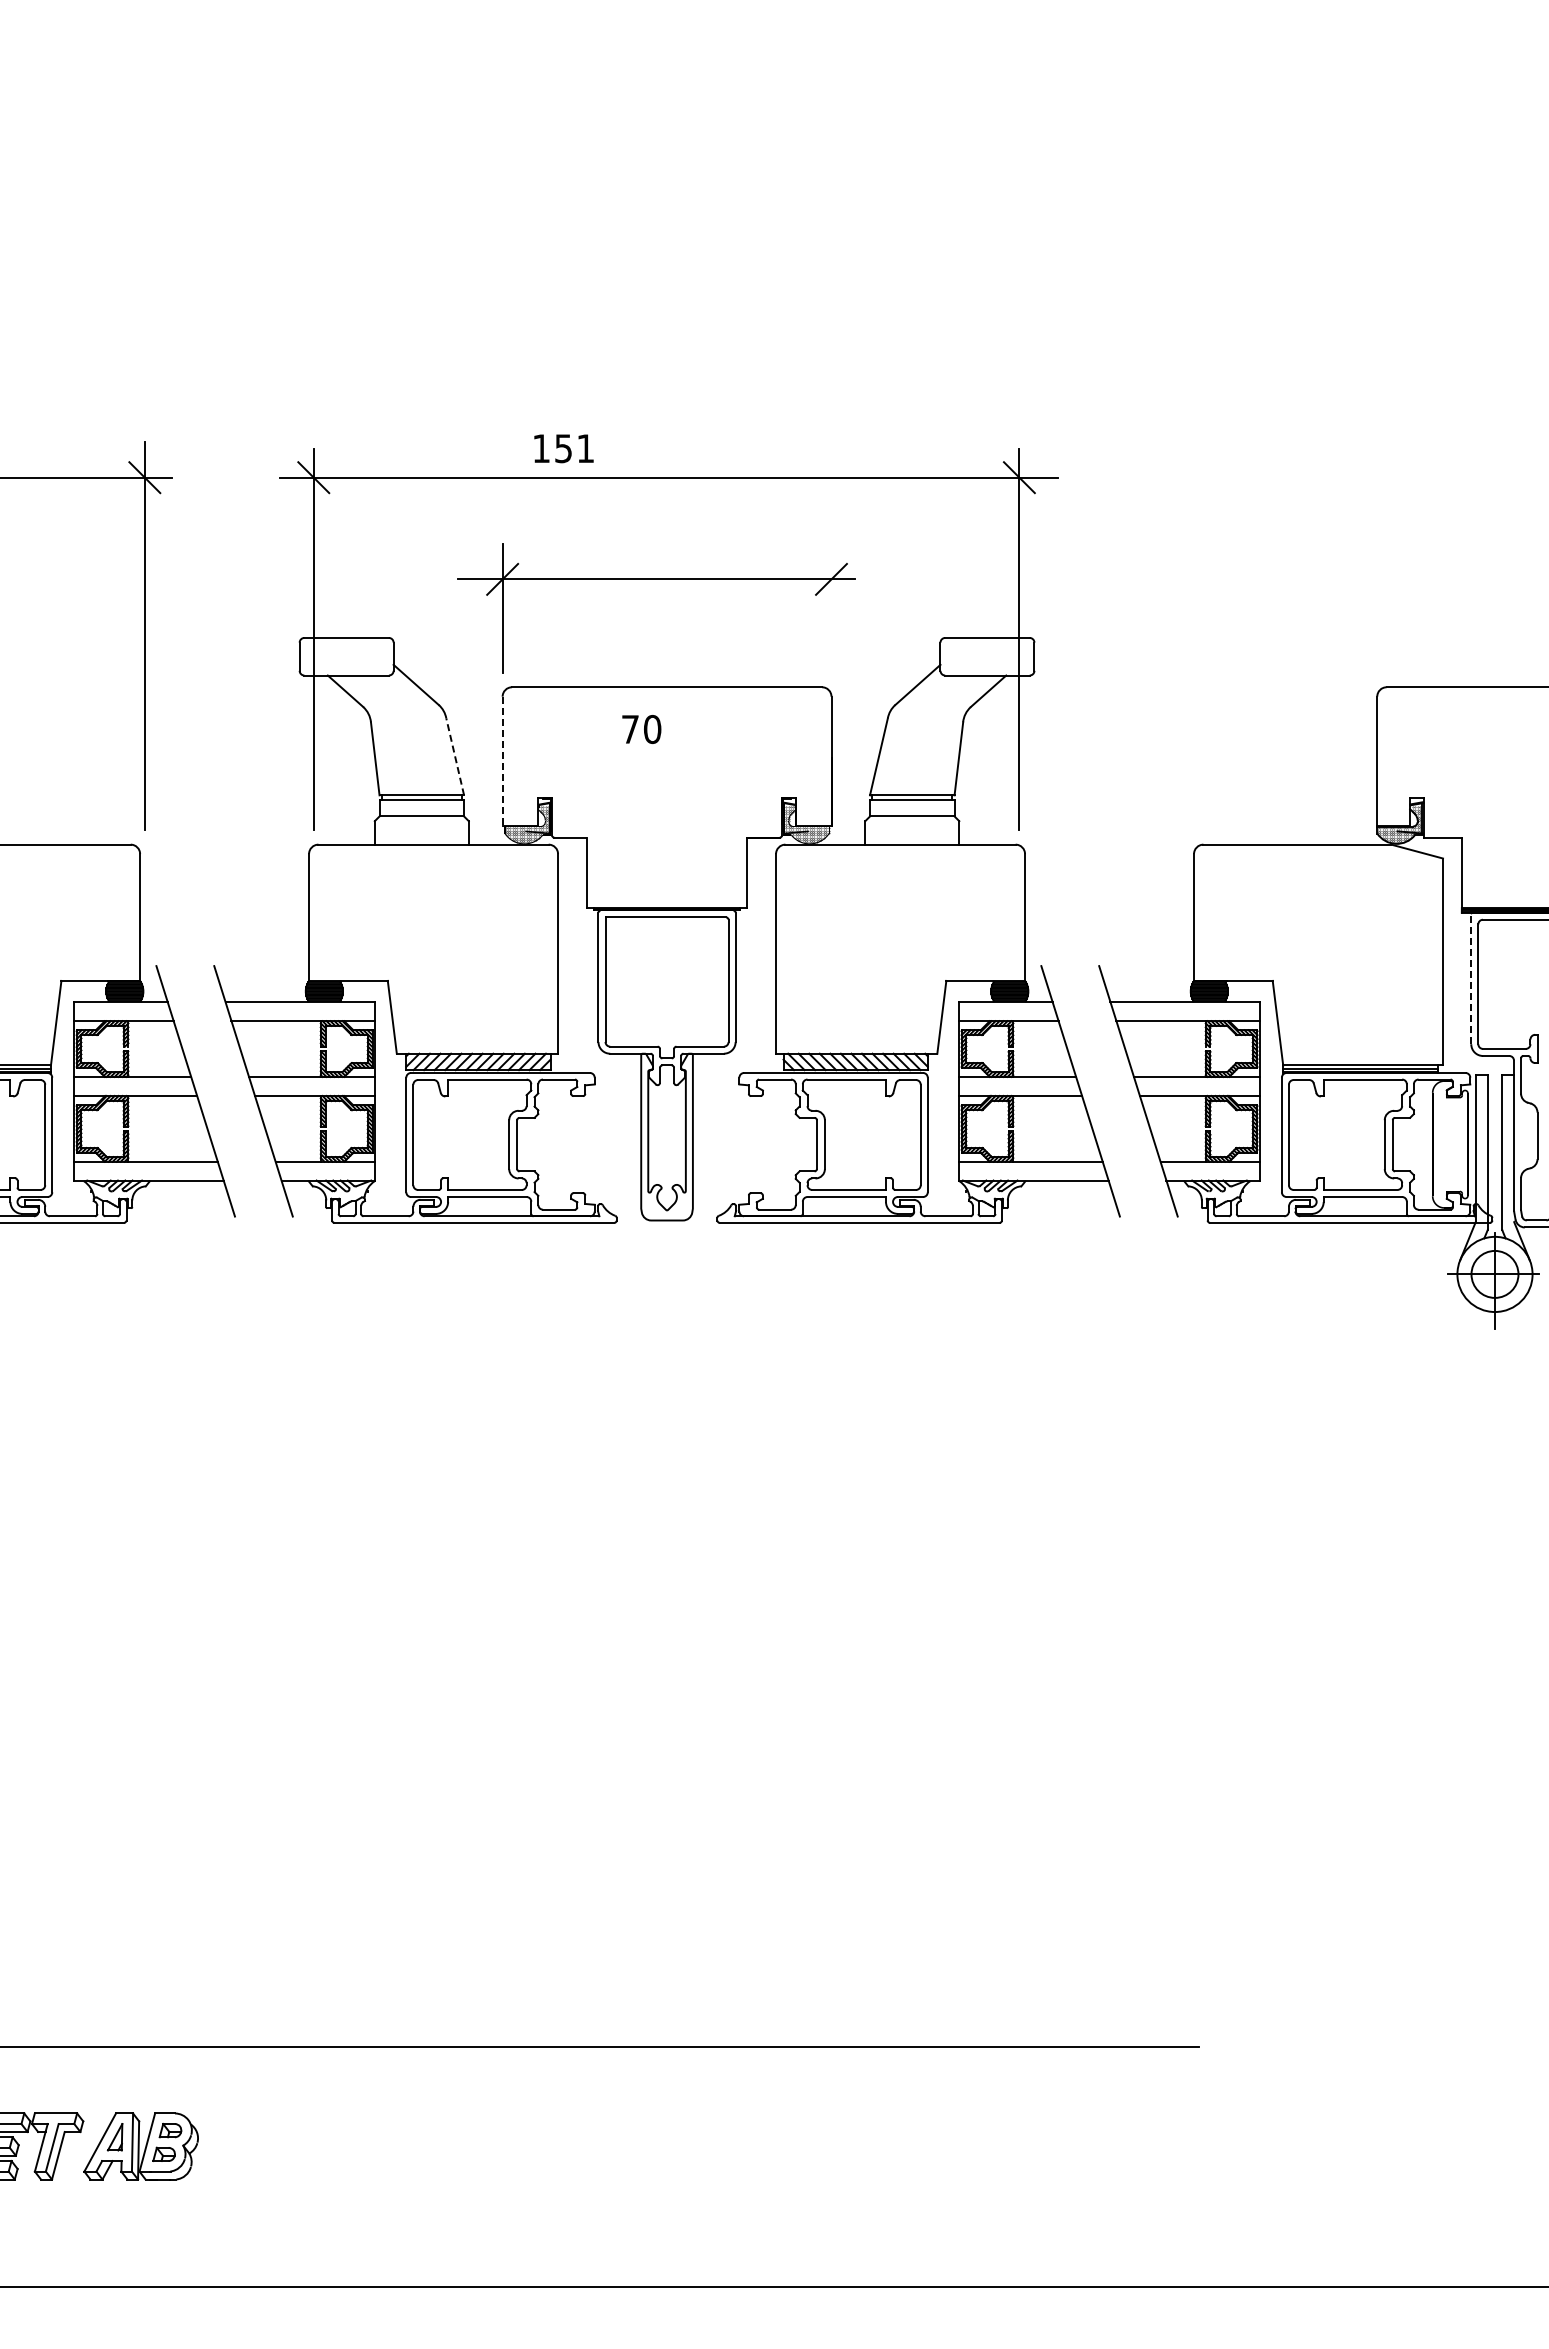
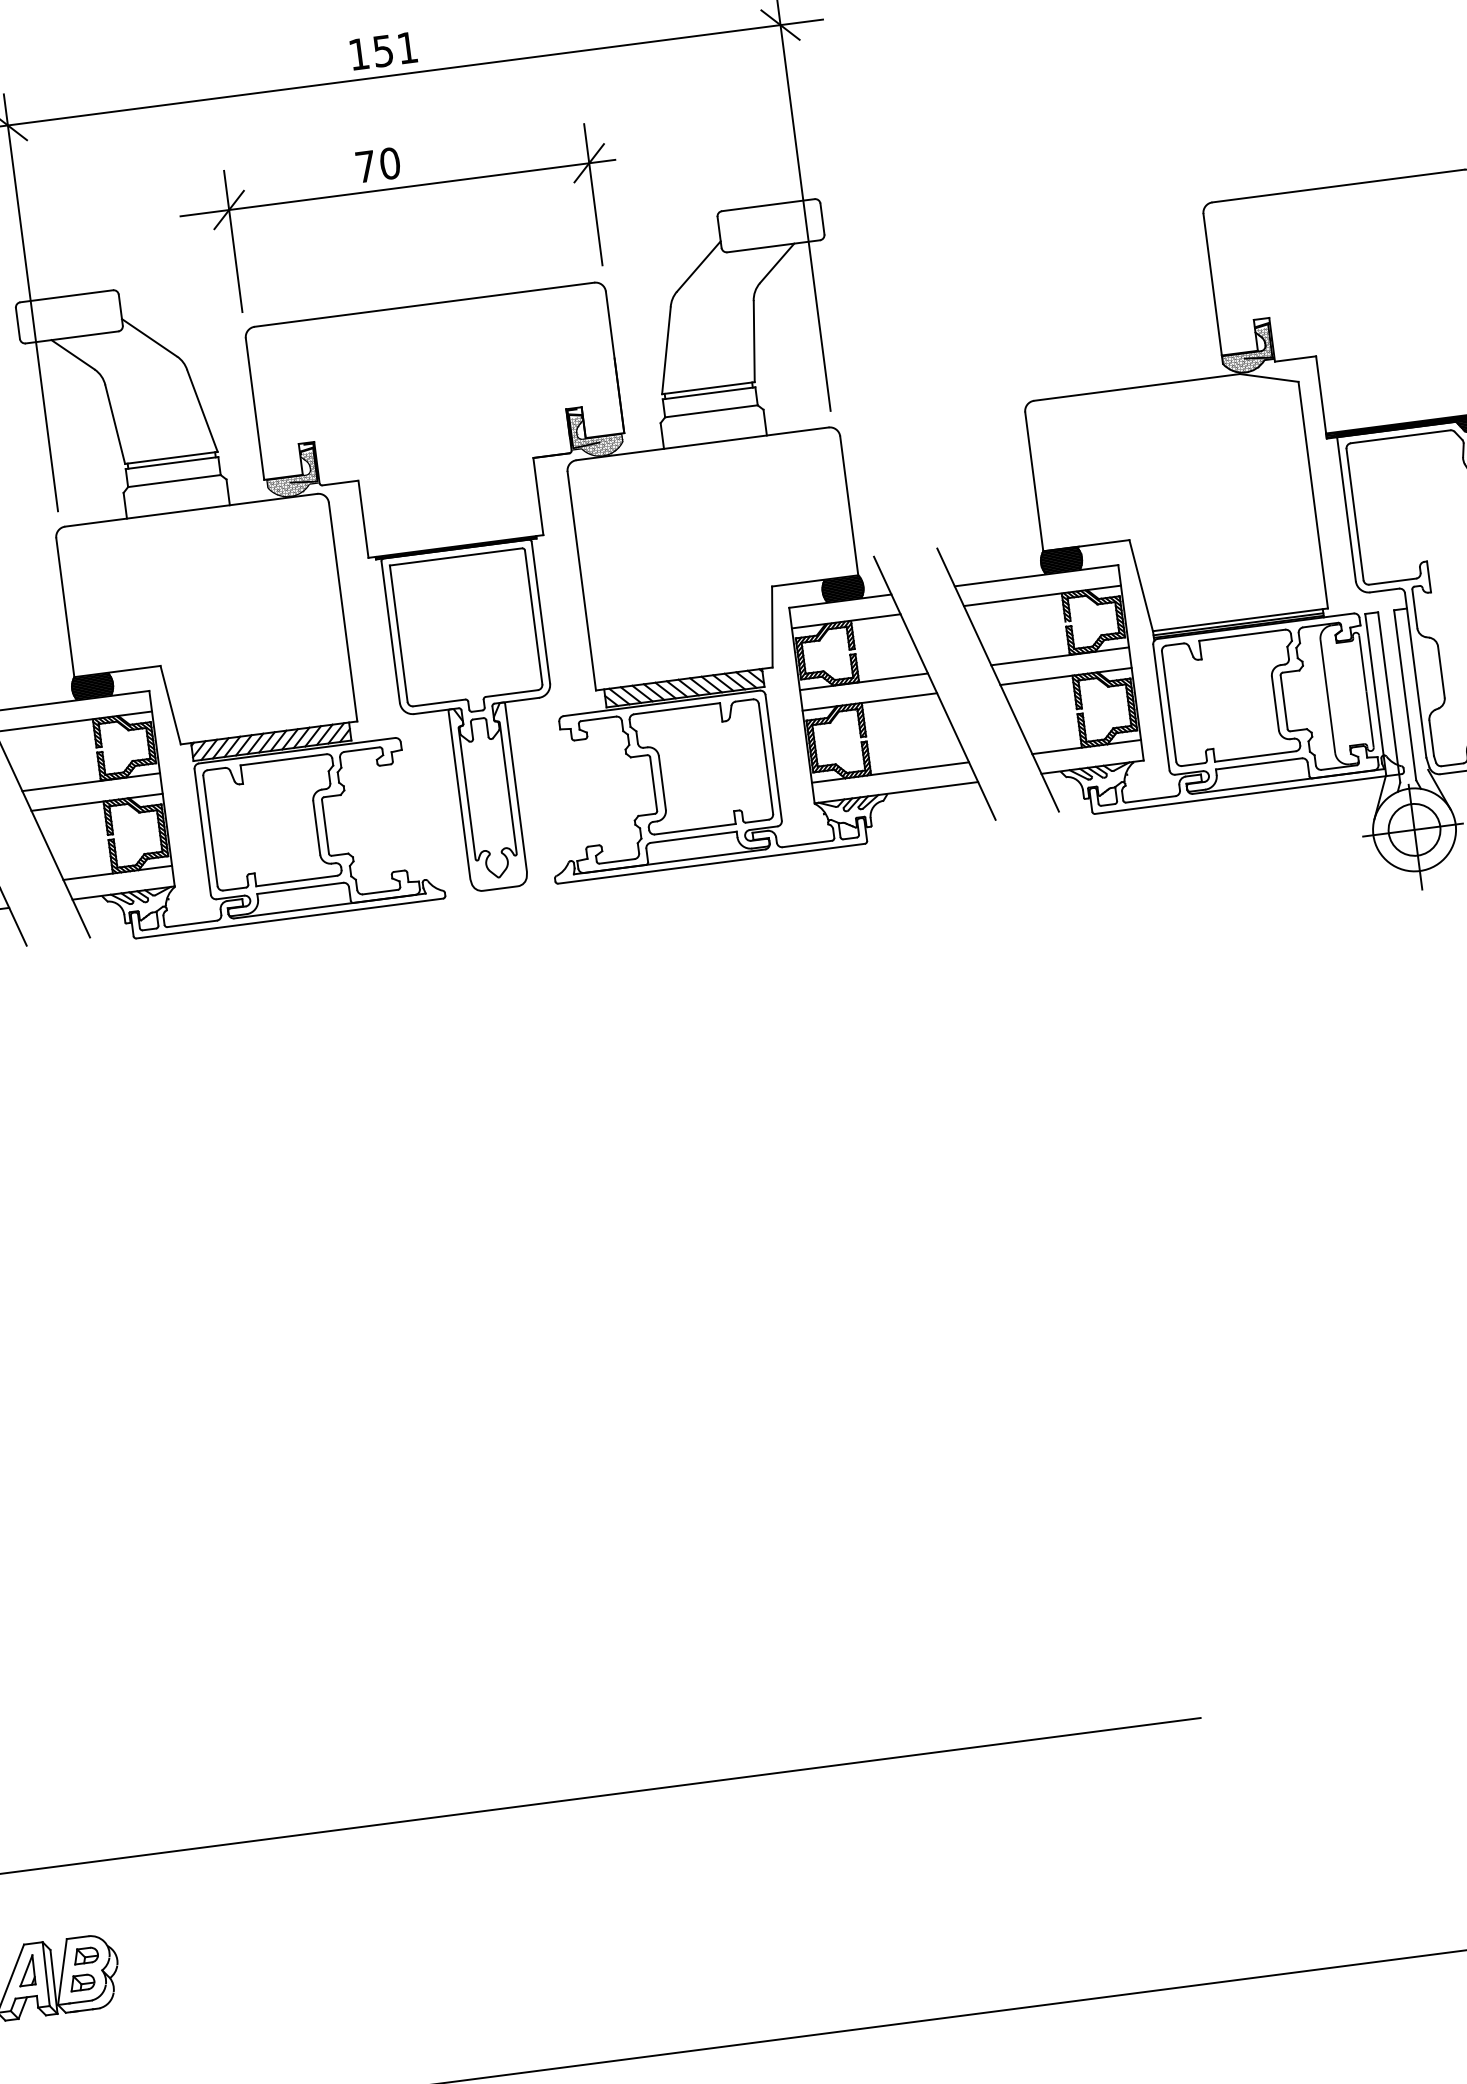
text: (563, 448) -> (383, 50), moved
line: (831, 607) -> (593, 194), added
text: (641, 729) -> (377, 165), moved
line: (455, 756) -> (202, 410), dashed -> solid
line: (502, 761) -> (254, 409), dashed -> solid
line: (1471, 978) -> (1346, 509), dashed -> solid

